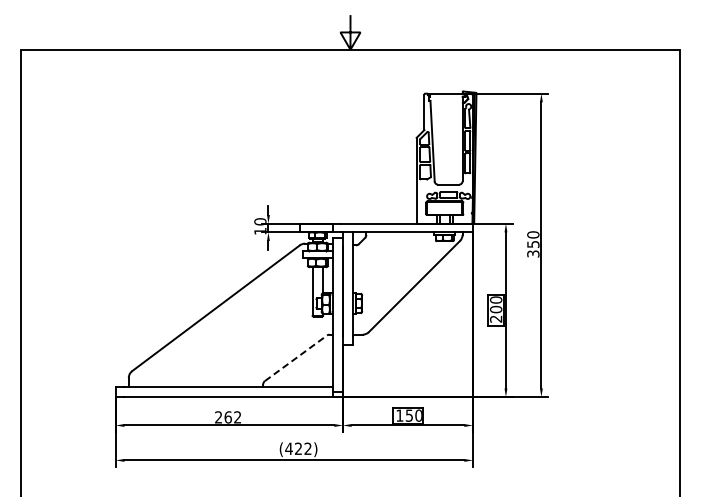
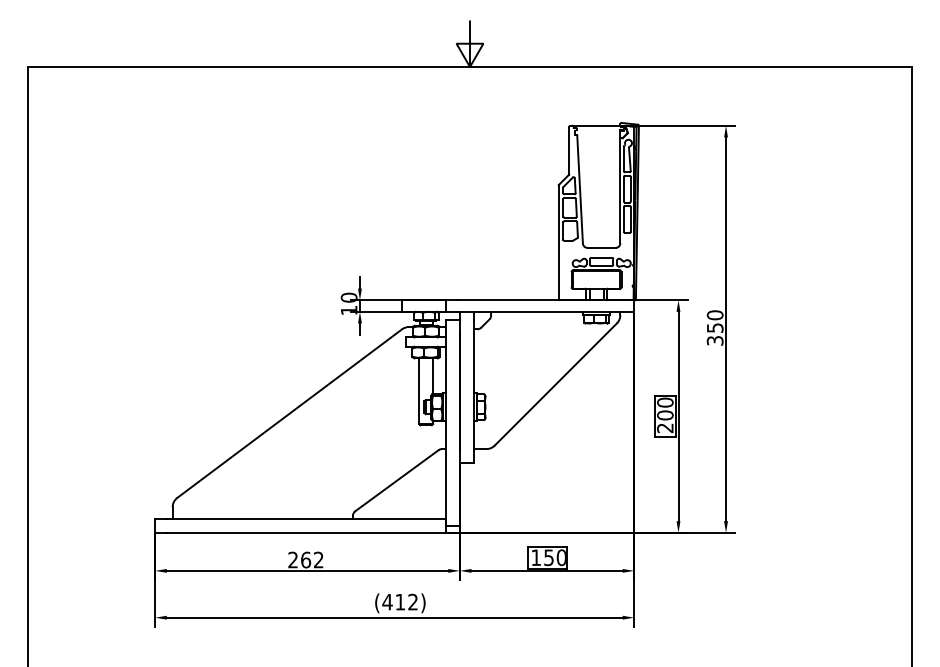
line: (296, 358) -> (397, 481), dashed -> solid
text: (298, 448) -> (400, 601), (422) -> (412)

